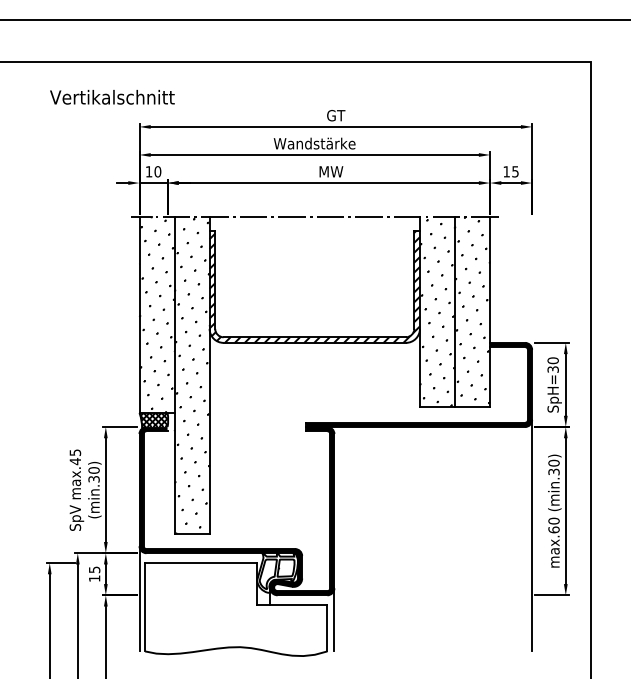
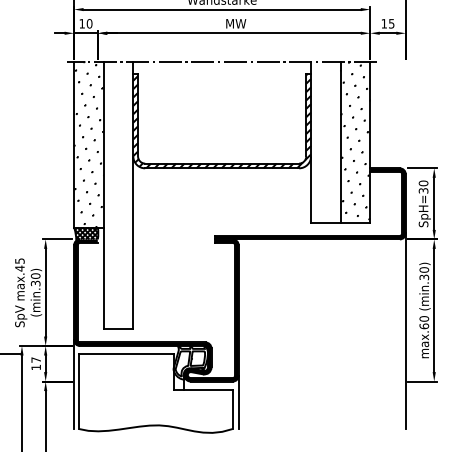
hatch: (437, 312) -> (325, 142), removed
hatch: (191, 375) -> (118, 195), removed
text: (94, 569) -> (36, 359), 15 -> 17

